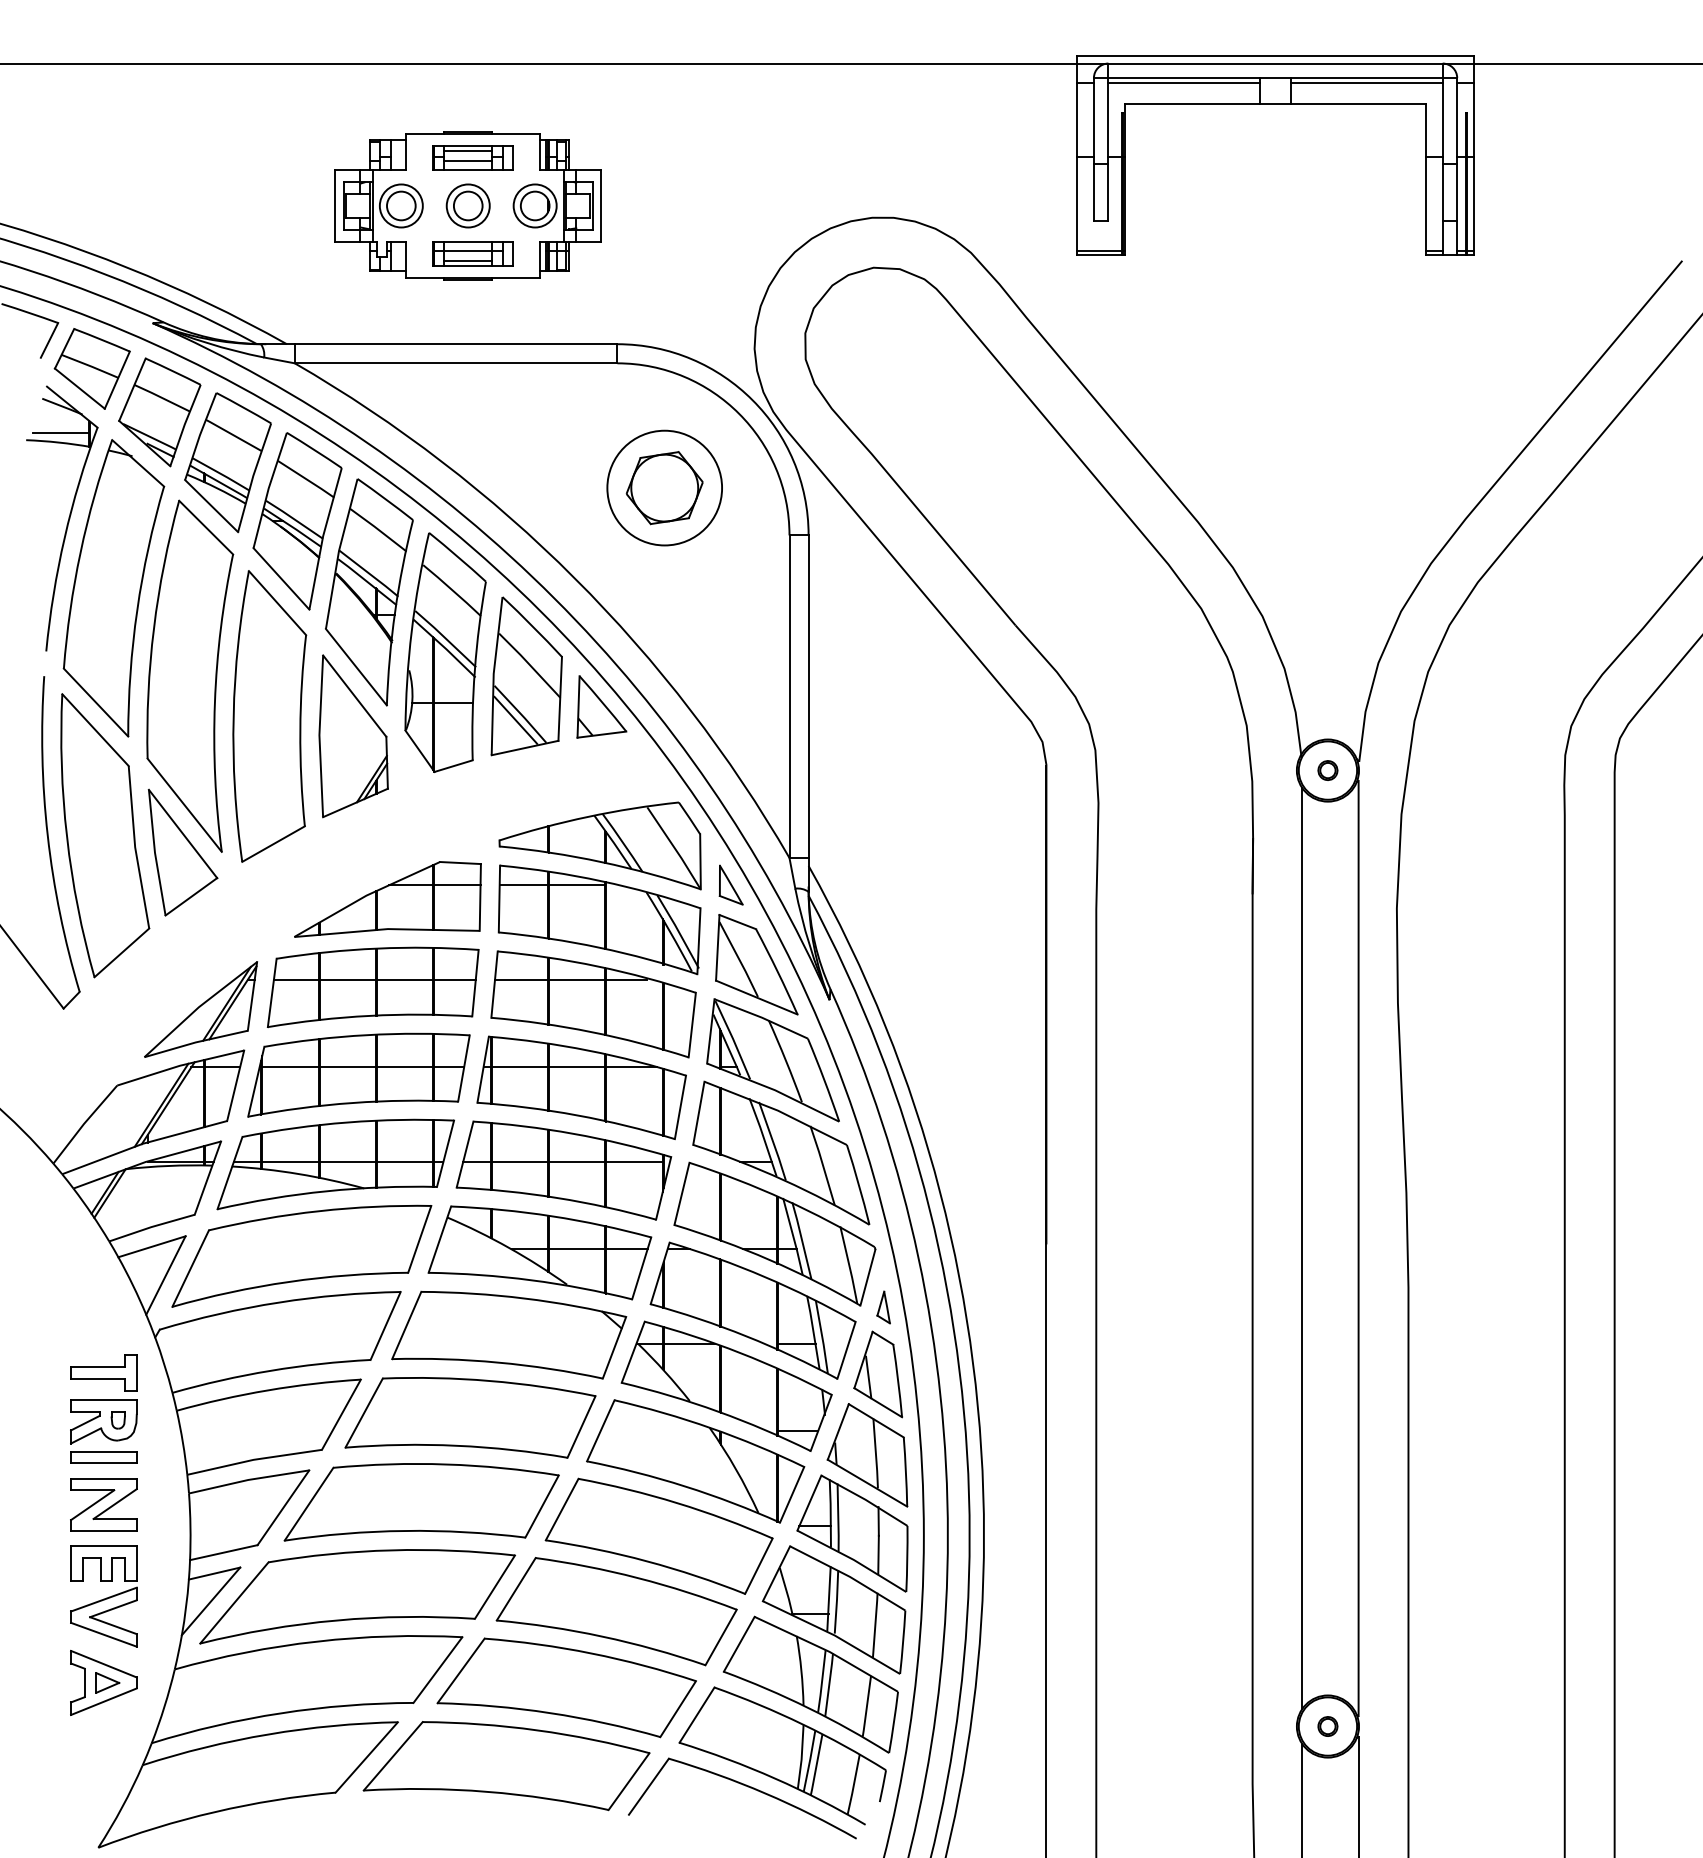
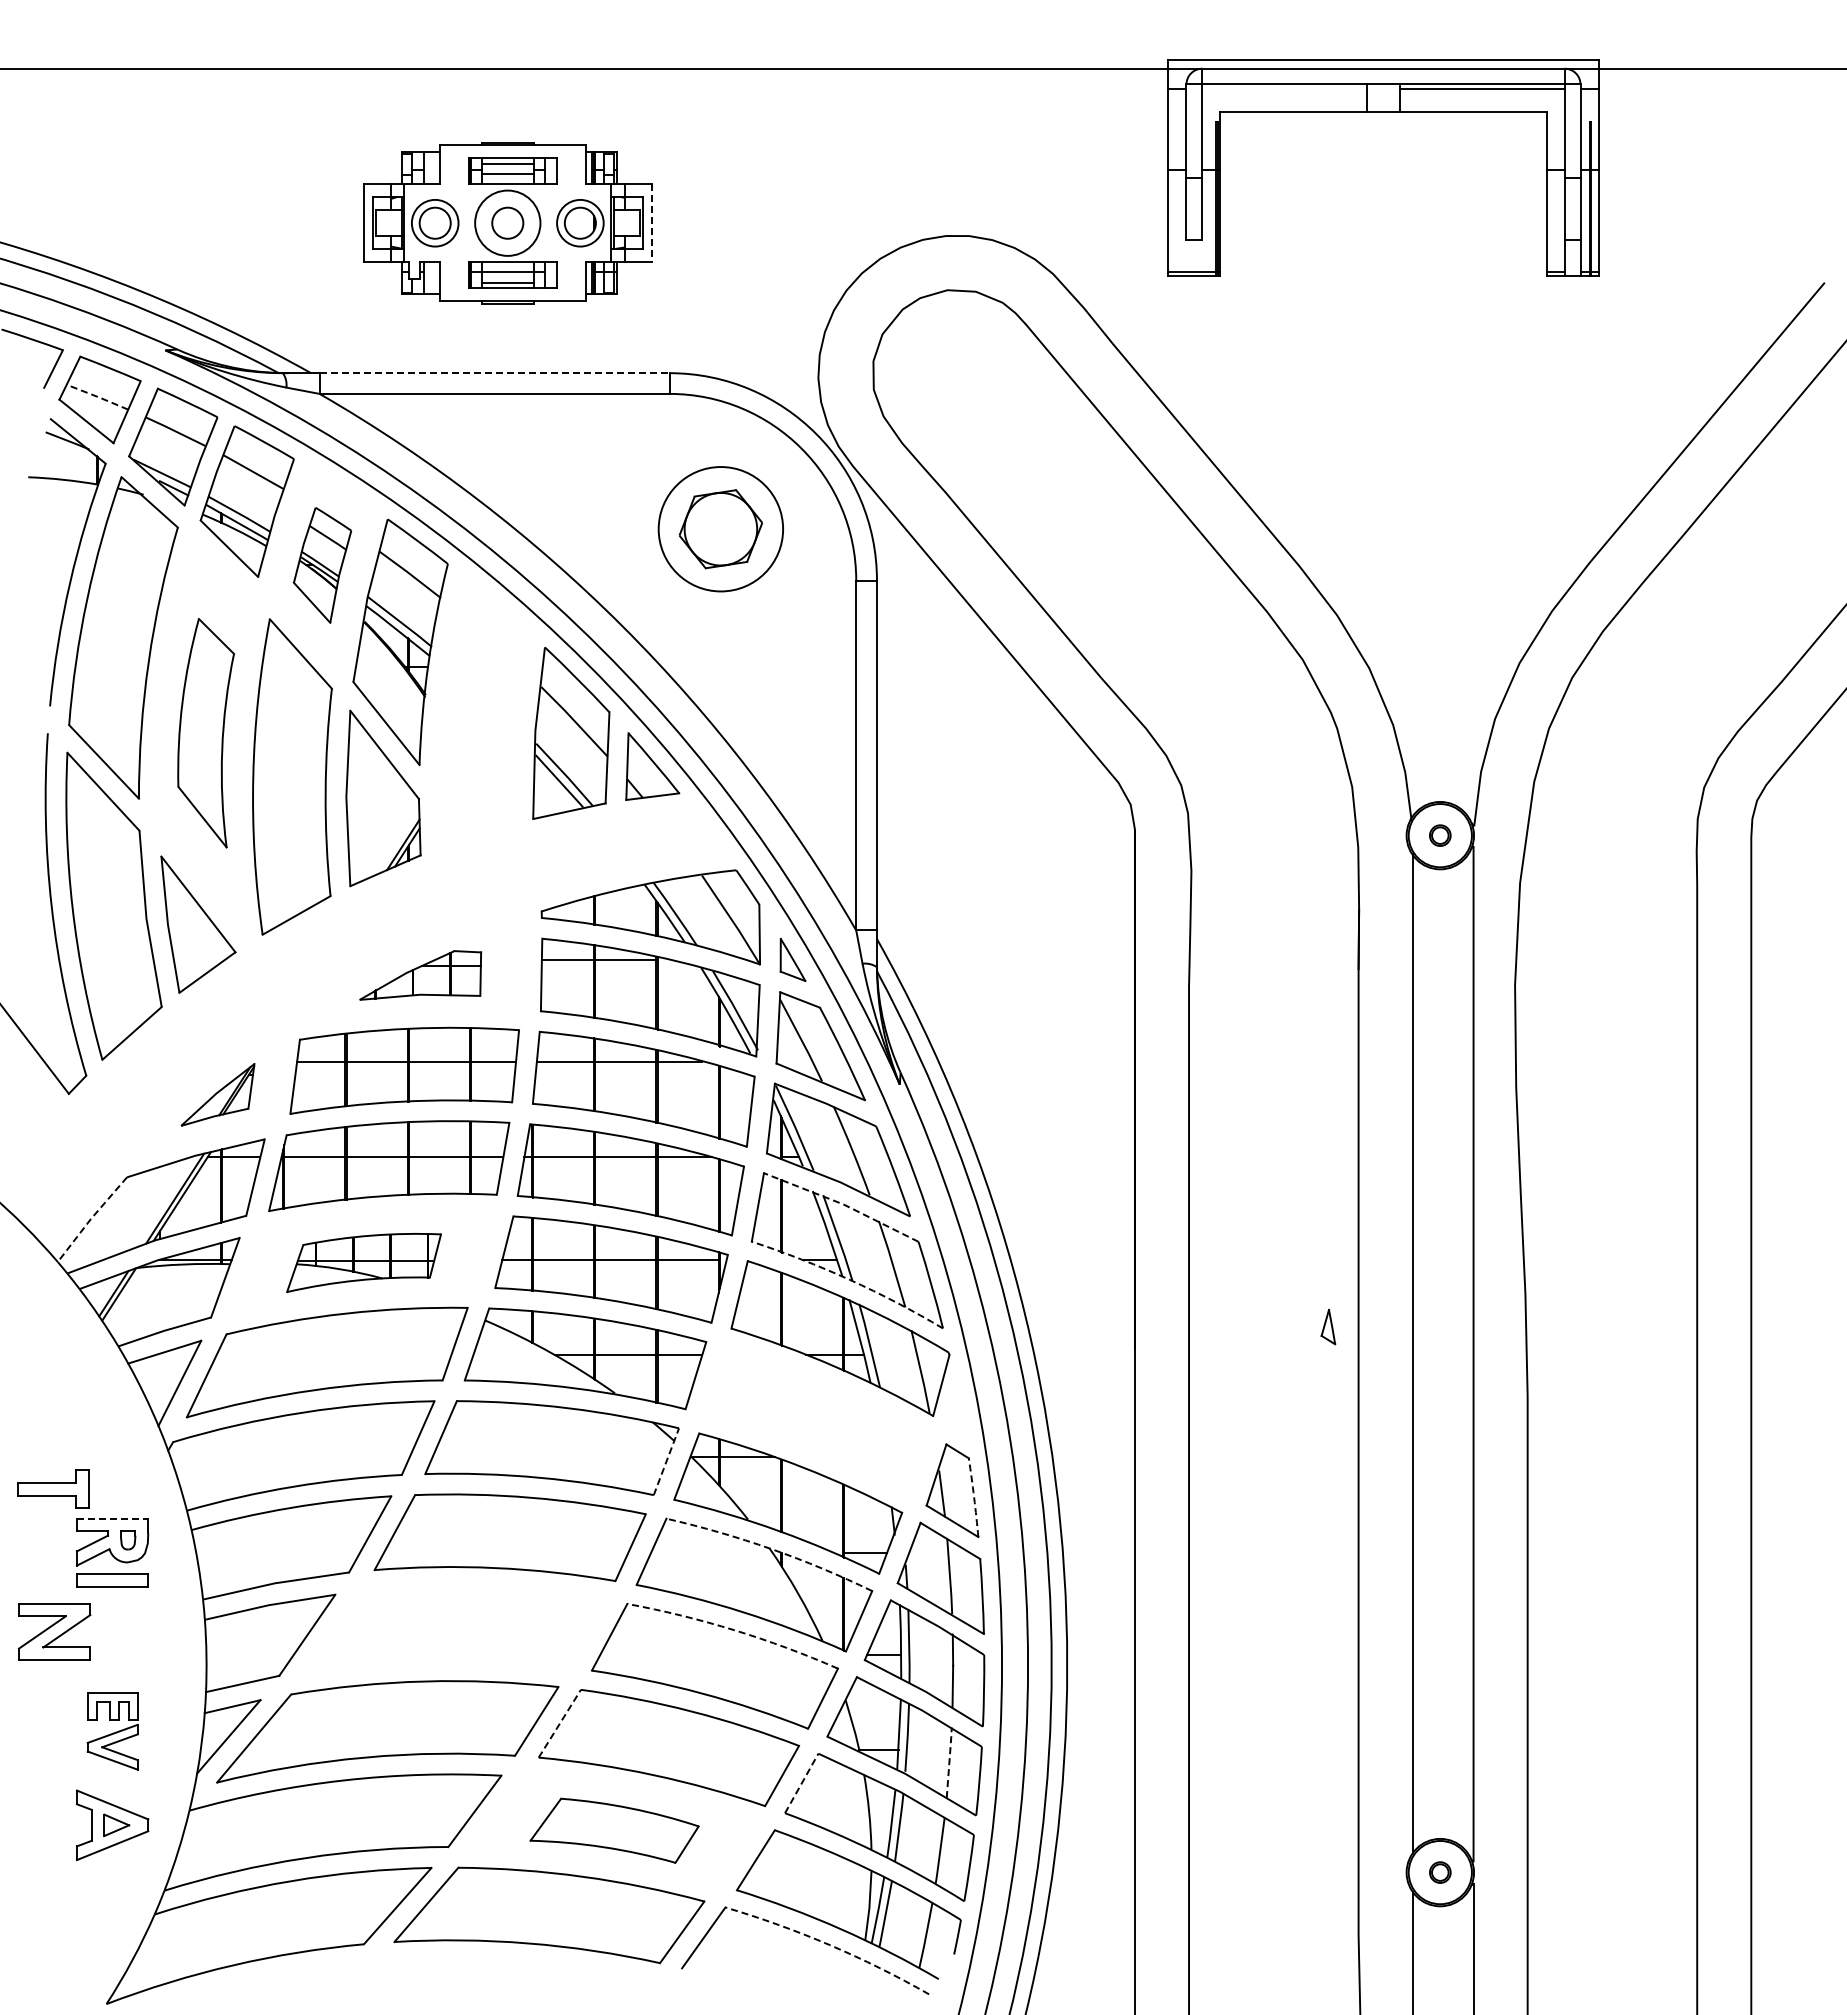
line: (1184, 82) -> (1284, 89), removed
circle: (467, 205) -> (507, 222), size x1.4
line: (600, 206) -> (651, 223), solid -> dashed
line: (456, 344) -> (494, 373), solid -> dashed
line: (90, 366) -> (98, 397), solid -> dashed
line: (60, 433) -> (65, 469), removed
part: (297, 521) -> (322, 565), size x0.6
part: (444, 652) -> (482, 707), removed
part: (189, 675) -> (205, 732), size x0.6
part: (387, 899) -> (420, 975), size x0.6
part: (200, 1009) -> (217, 1094), size x0.6
line: (776, 1110) -> (842, 1204), solid -> dashed
line: (83, 1124) -> (90, 1219), solid -> dashed
part: (335, 1164) -> (363, 1262), size x0.6
arc: (783, 1179) -> (849, 1279), solid -> dashed
part: (883, 1306) -> (1328, 1326), moved
part: (752, 1310) -> (816, 1421), removed
line: (614, 1347) -> (666, 1461), solid -> dashed
part: (103, 1372) -> (53, 1488), moved
arc: (898, 1380) -> (974, 1497), solid -> dashed
line: (103, 1400) -> (112, 1518), solid -> dashed
arc: (711, 1428) -> (771, 1549), solid -> dashed
part: (420, 1501) -> (456, 1628), removed
arc: (677, 1503) -> (734, 1630), solid -> dashed
part: (103, 1504) -> (54, 1631), moved
line: (515, 1589) -> (559, 1723), solid -> dashed
part: (103, 1596) -> (112, 1731), size x0.7
line: (875, 1624) -> (949, 1761), solid -> dashed
line: (739, 1644) -> (801, 1783), solid -> dashed
part: (566, 1687) -> (614, 1830), size x0.6
arc: (764, 1793) -> (829, 1945), solid -> dashed

